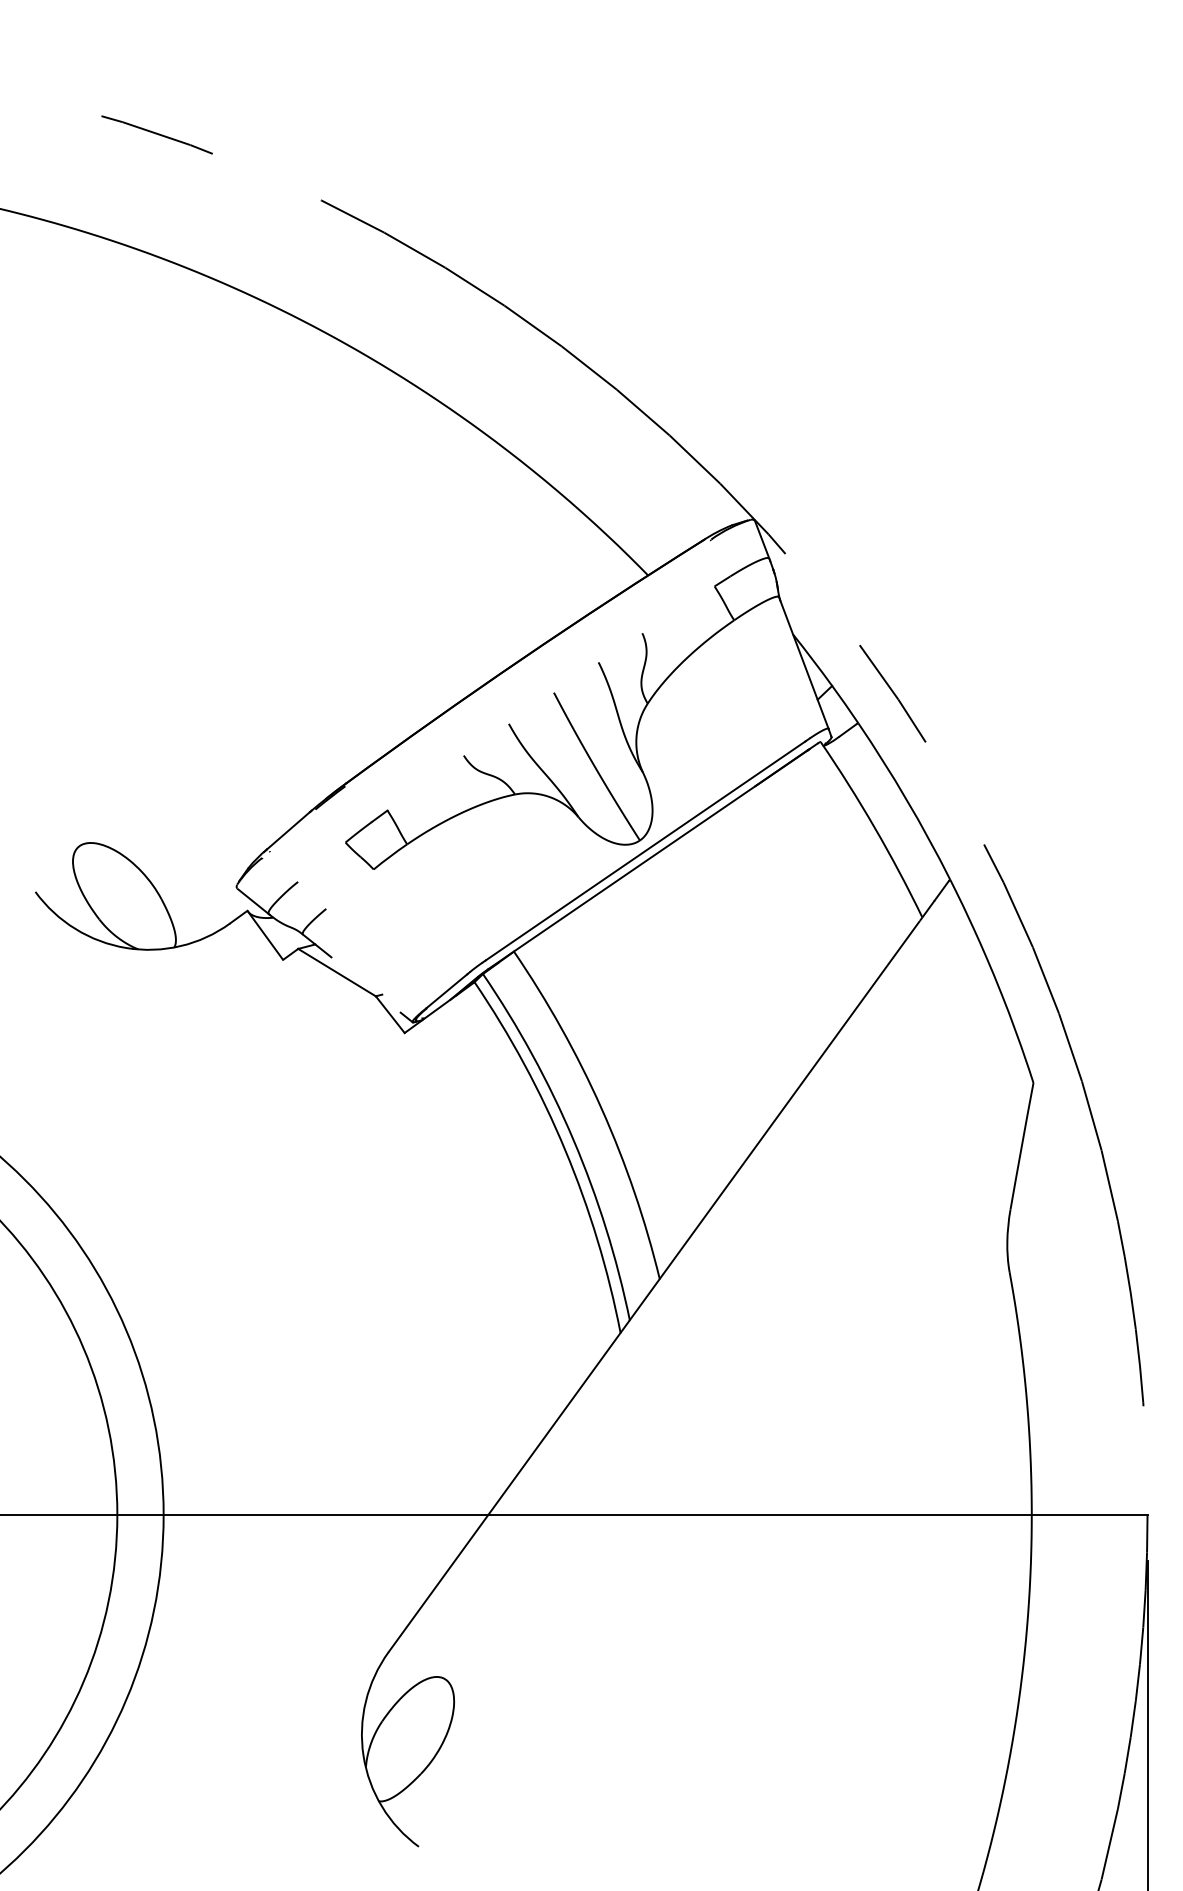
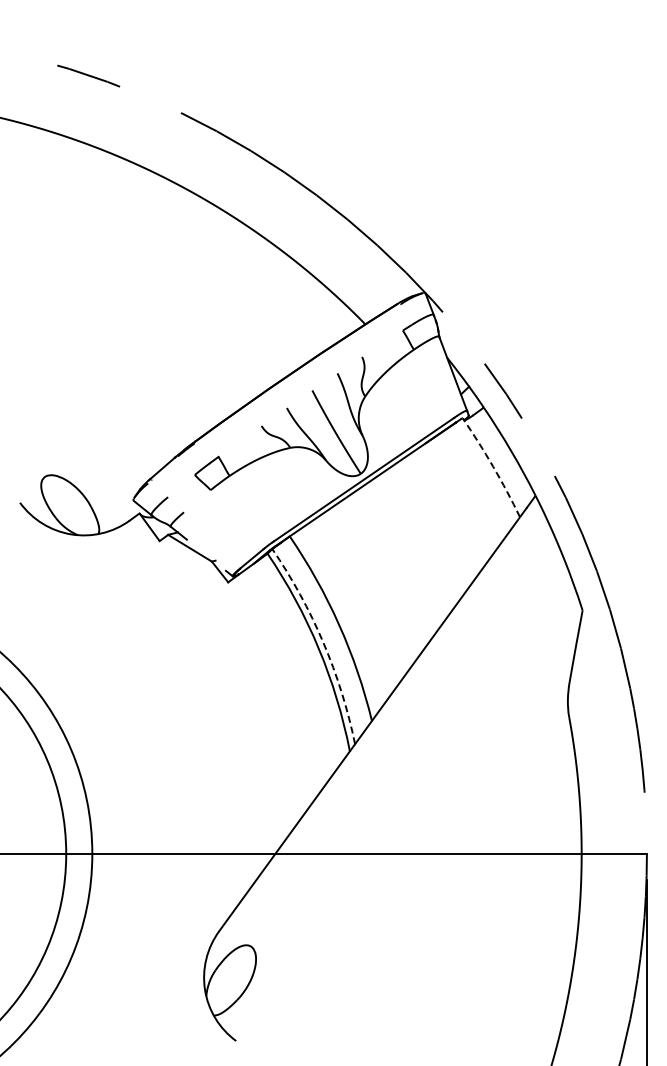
arc: (875, 827) -> (493, 466), solid -> dashed
arc: (573, 1139) -> (323, 642), solid -> dashed

